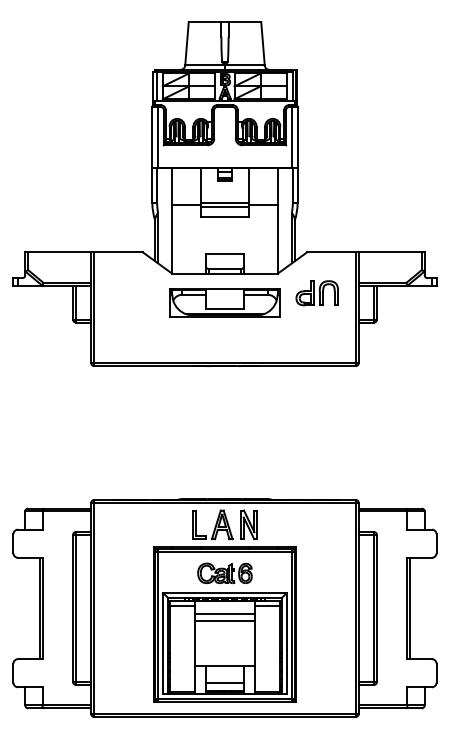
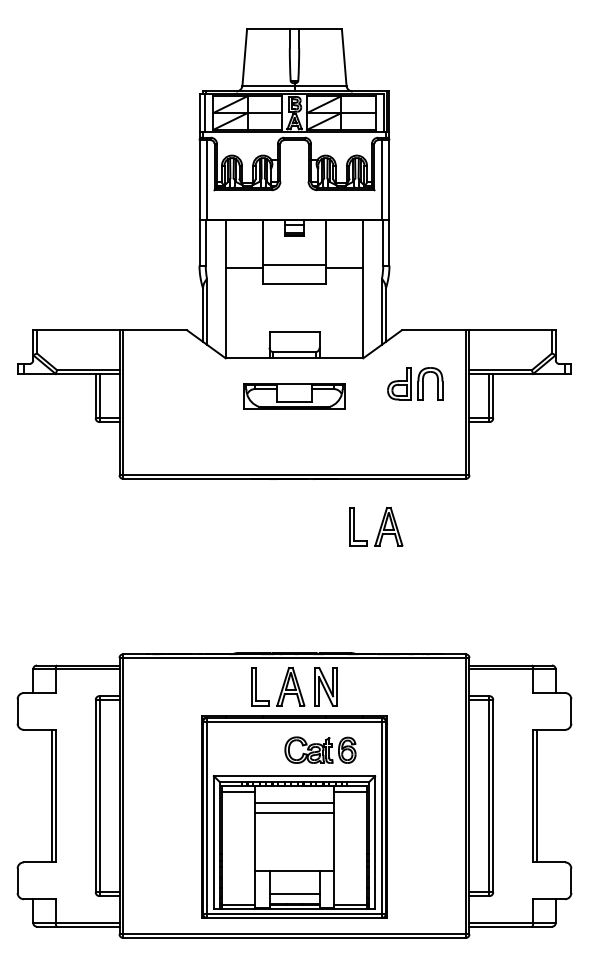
line: (225, 207) -> (294, 271), removed
part: (225, 302) -> (294, 396), size x0.7
part: (287, 402) -> (376, 526), added
part: (225, 572) -> (320, 749), moved

